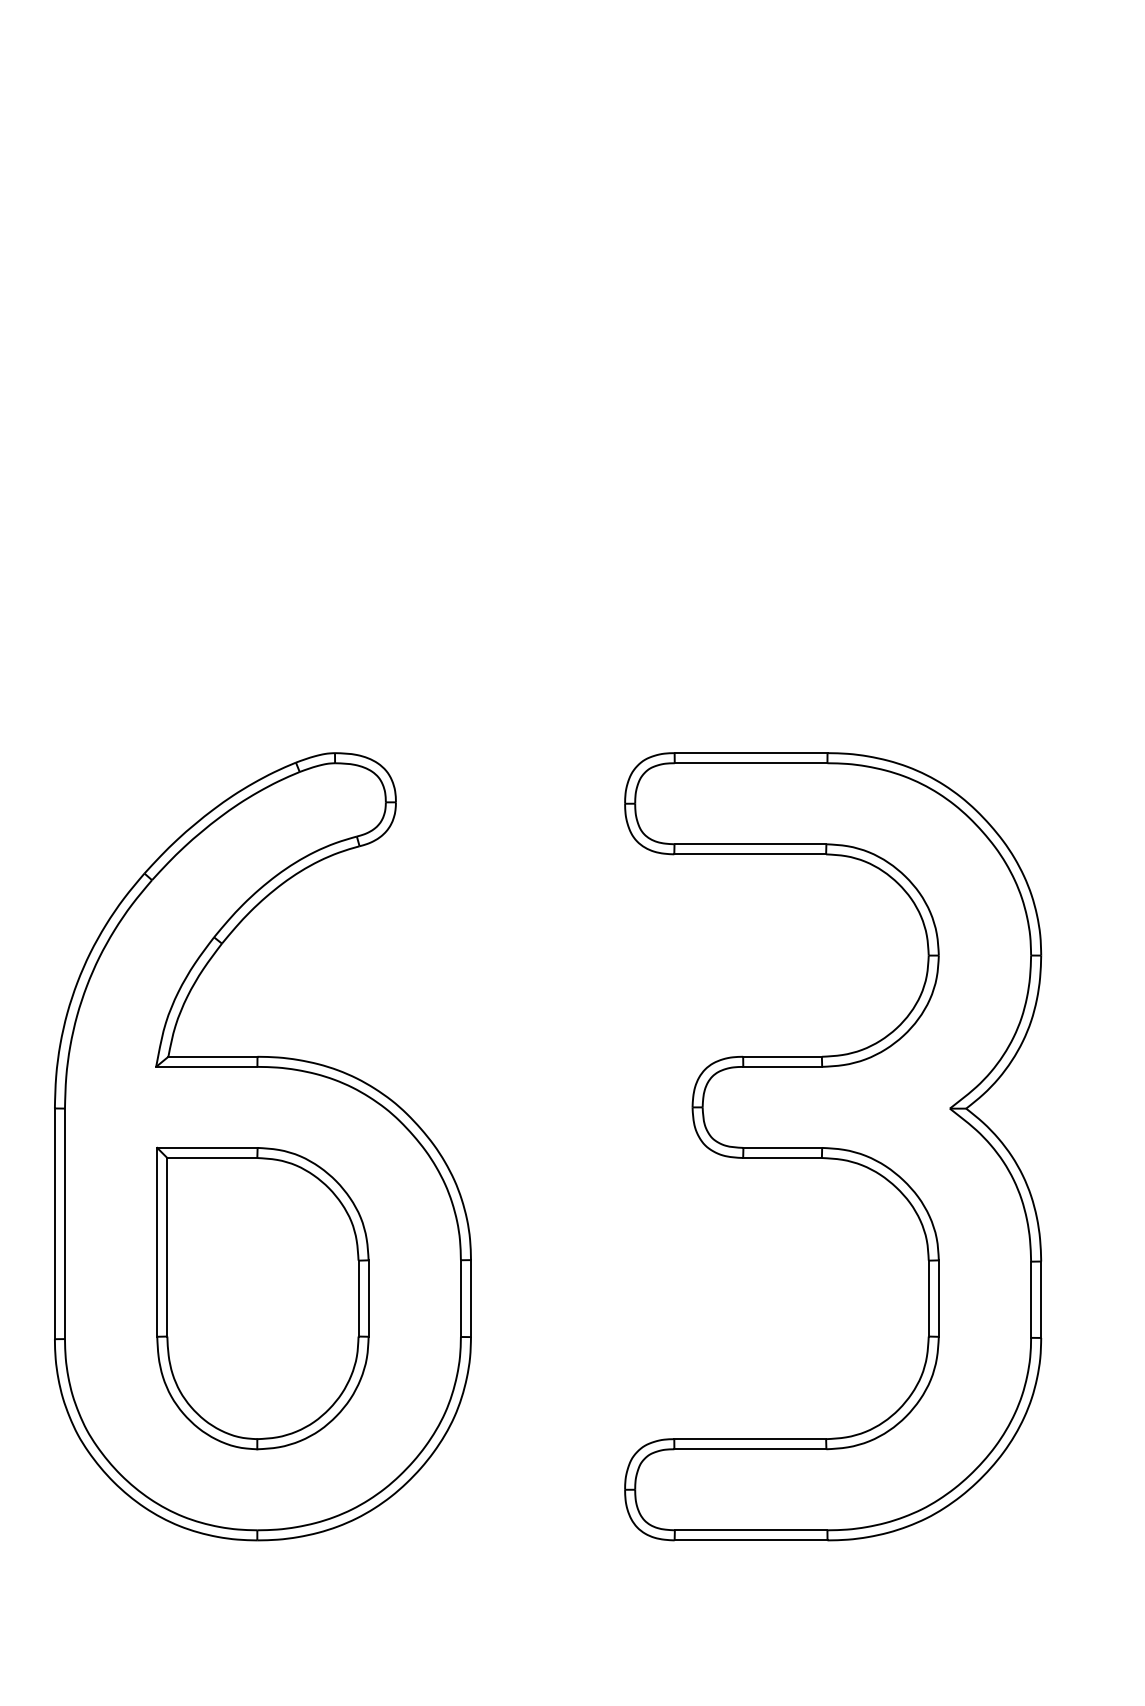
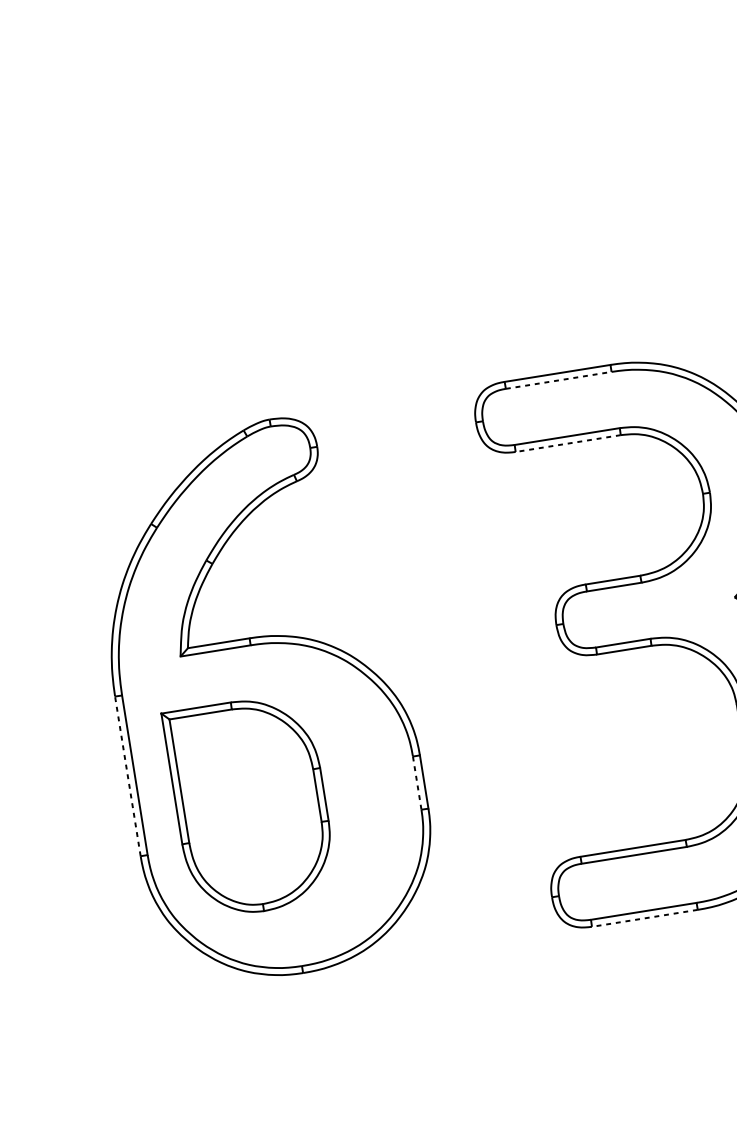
line: (751, 763) -> (559, 380), solid -> dashed
line: (750, 854) -> (568, 443), solid -> dashed
line: (54, 1223) -> (127, 776), solid -> dashed
part: (262, 1298) -> (250, 806), moved
line: (460, 1299) -> (417, 783), solid -> dashed
line: (750, 1540) -> (644, 918), solid -> dashed

